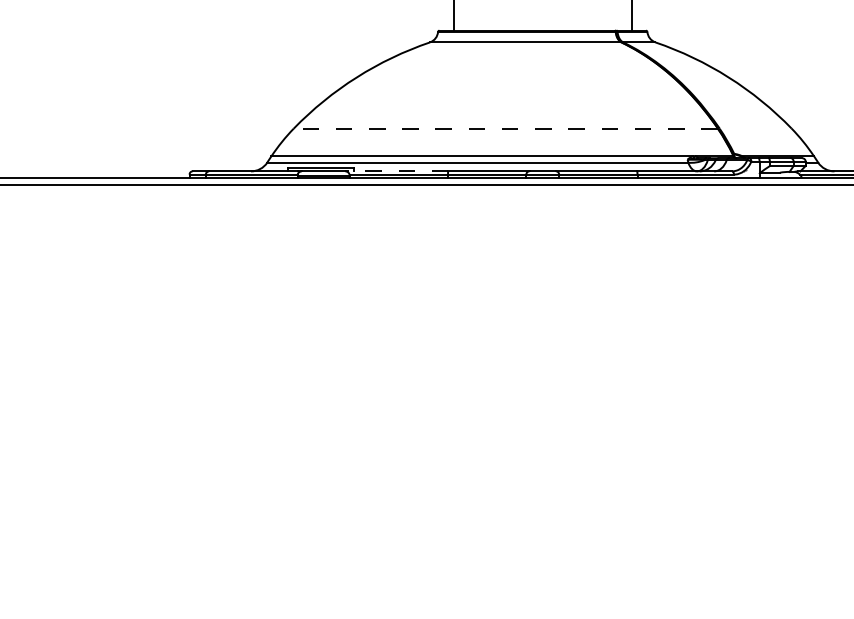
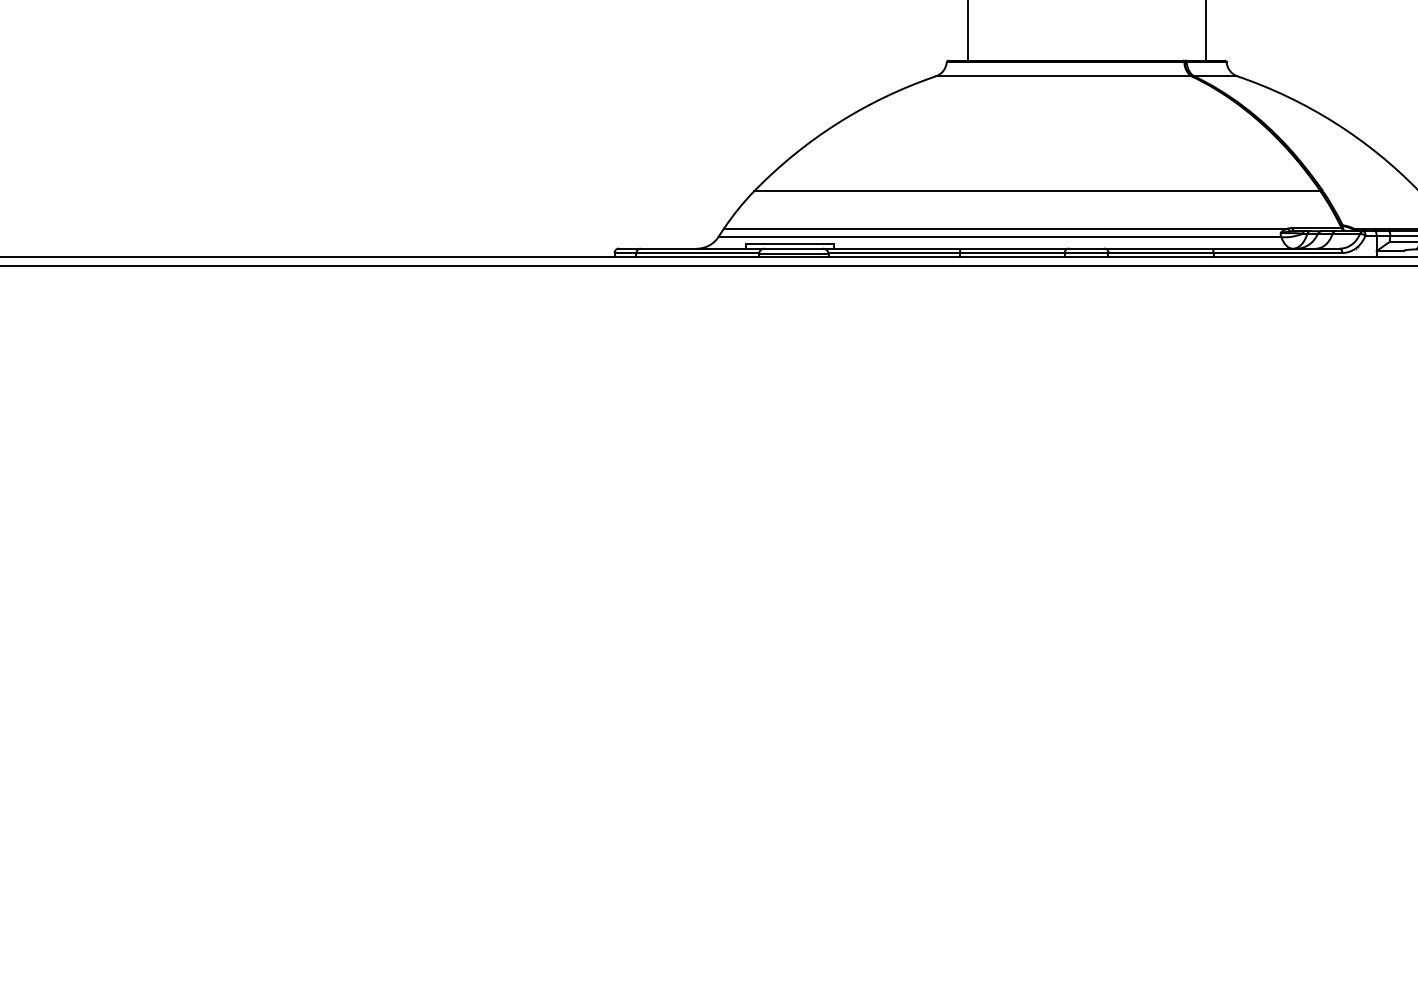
line: (505, 128) -> (1036, 191), dashed -> solid
line: (396, 171) -> (891, 248), dashed -> solid

